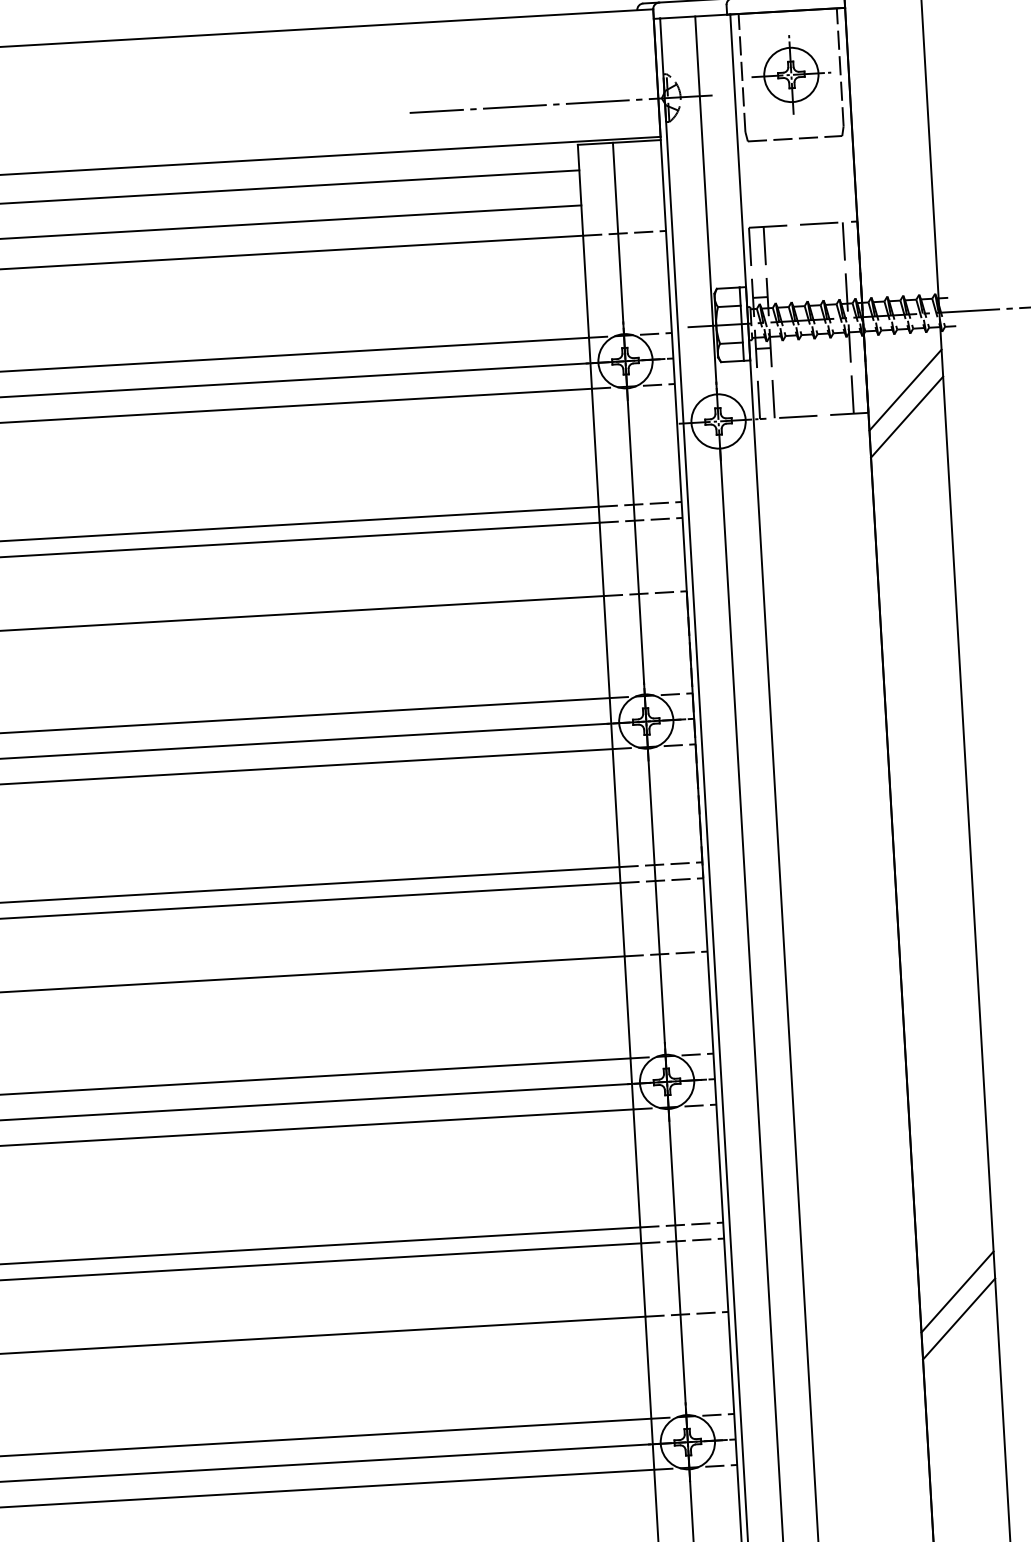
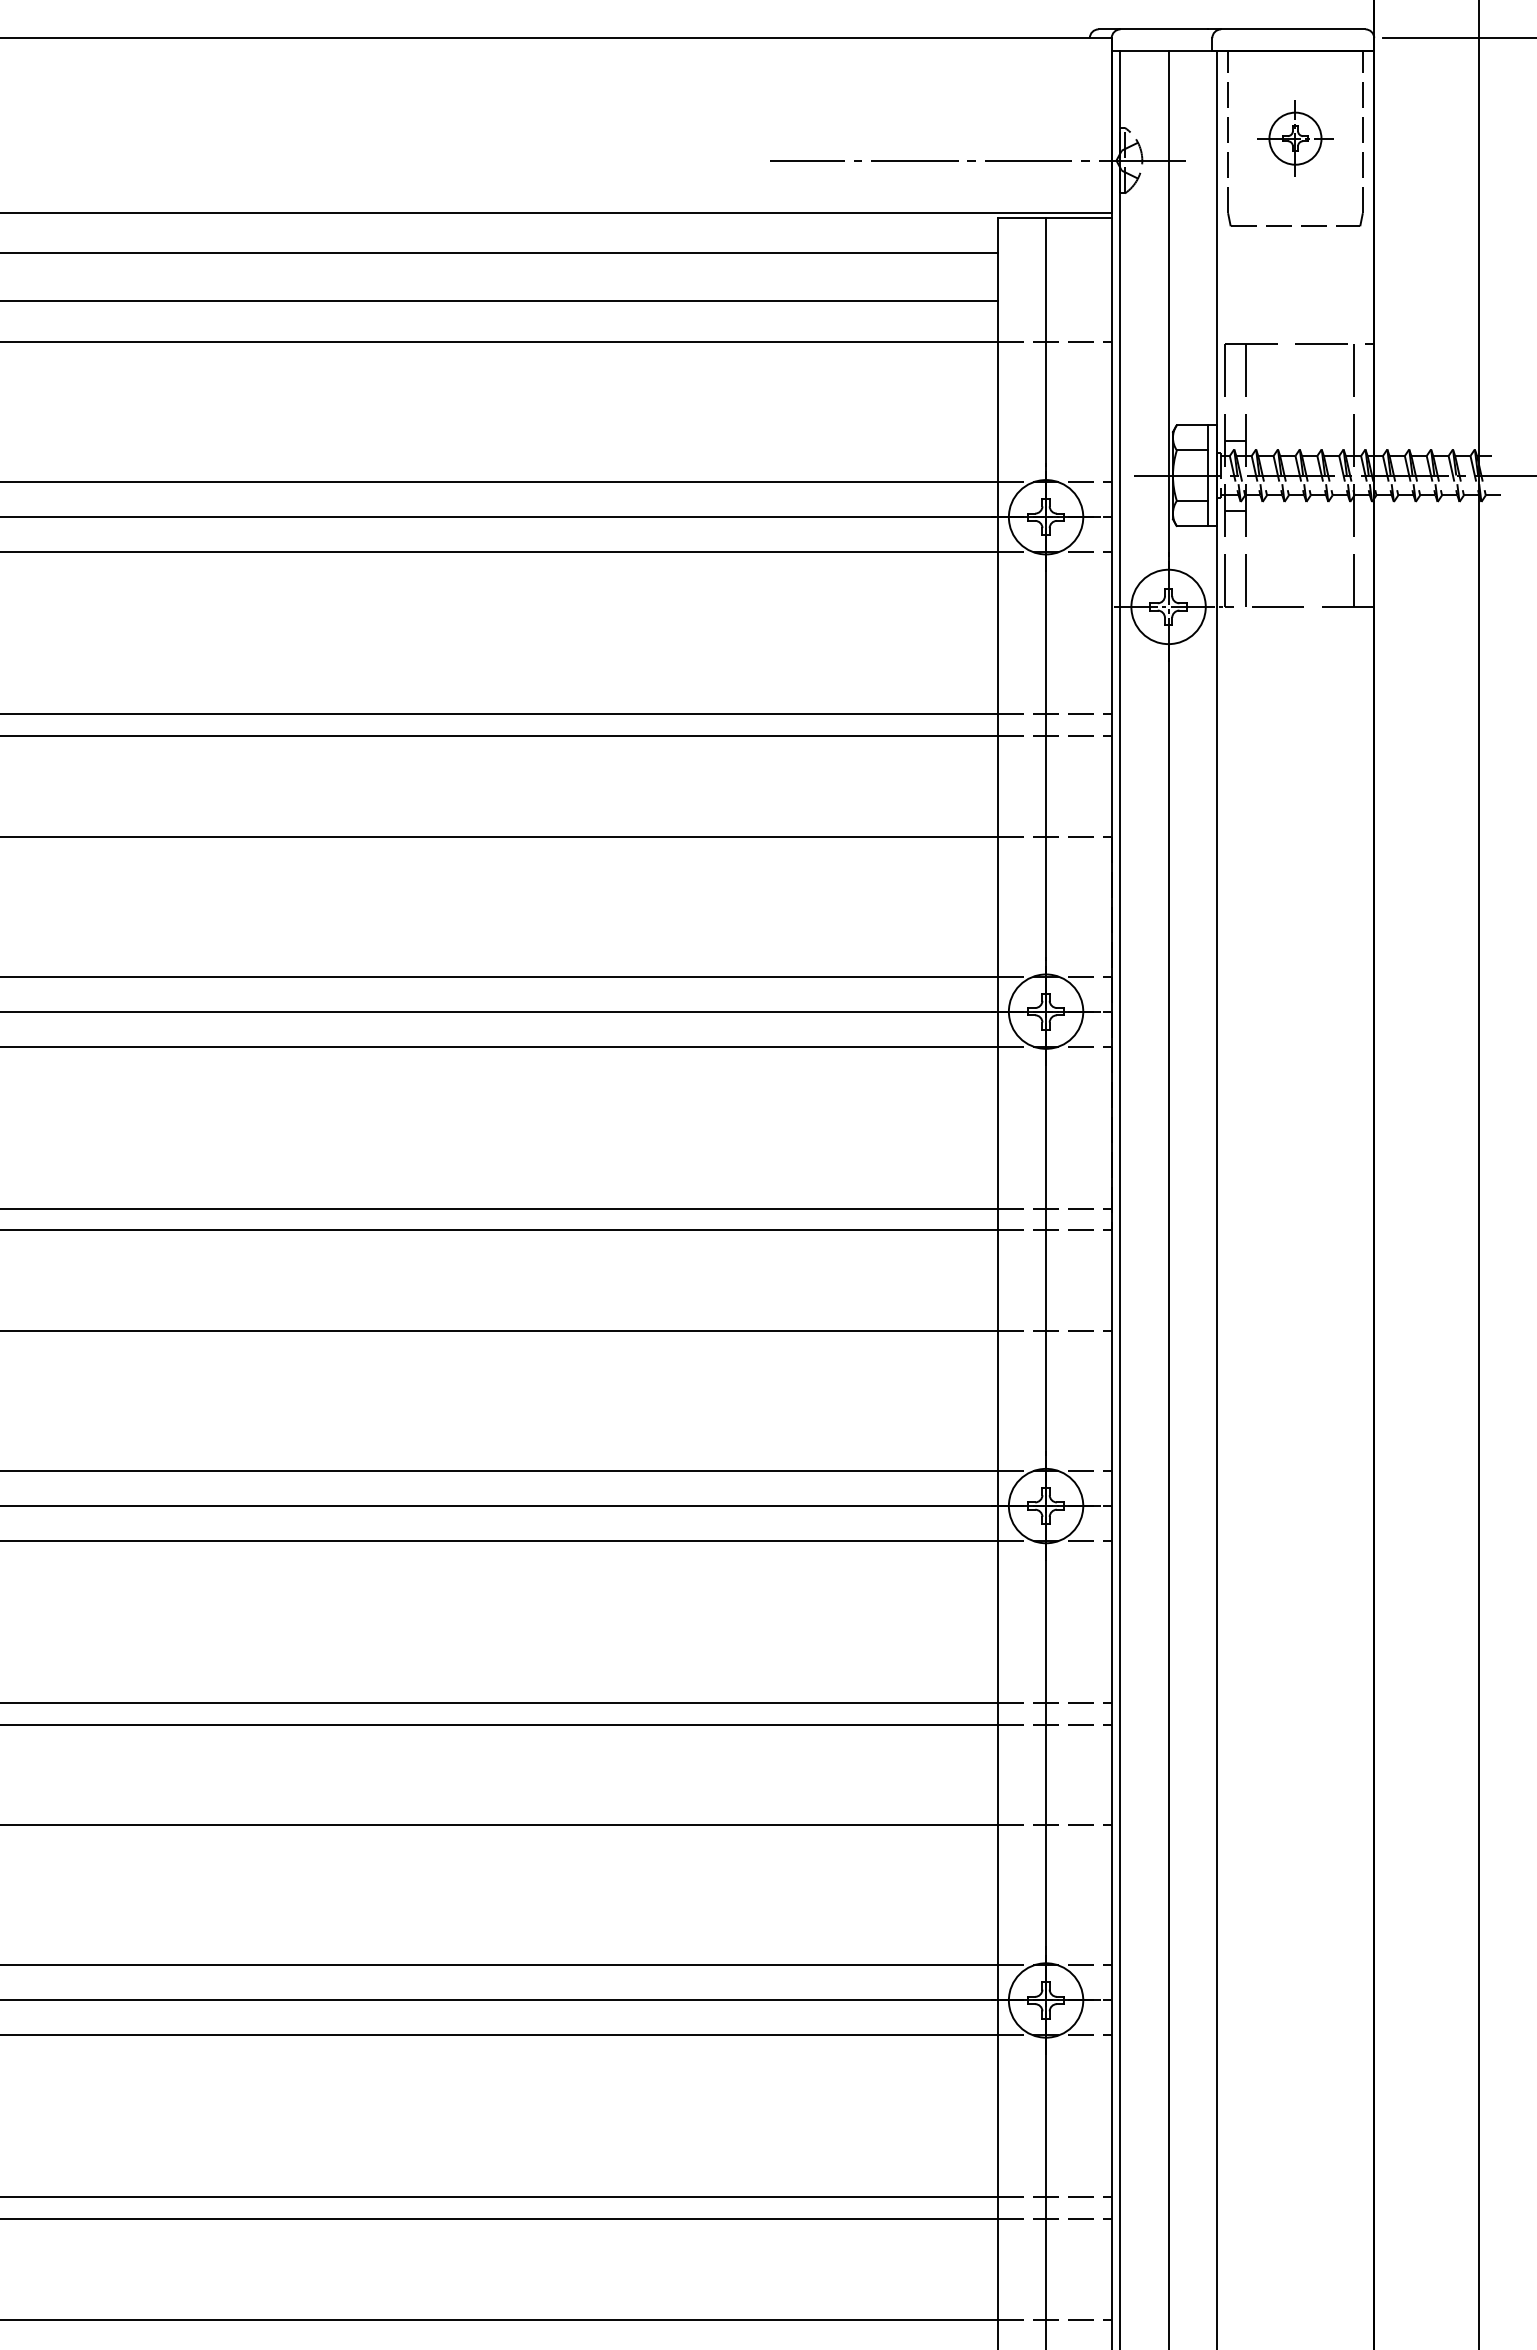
part: (791, 74) -> (1295, 138), size x0.7
line: (905, 389) -> (1426, 578), removed
line: (906, 416) -> (1426, 615), removed
line: (957, 1291) -> (1426, 1815), removed
line: (958, 1318) -> (1426, 1852), removed

